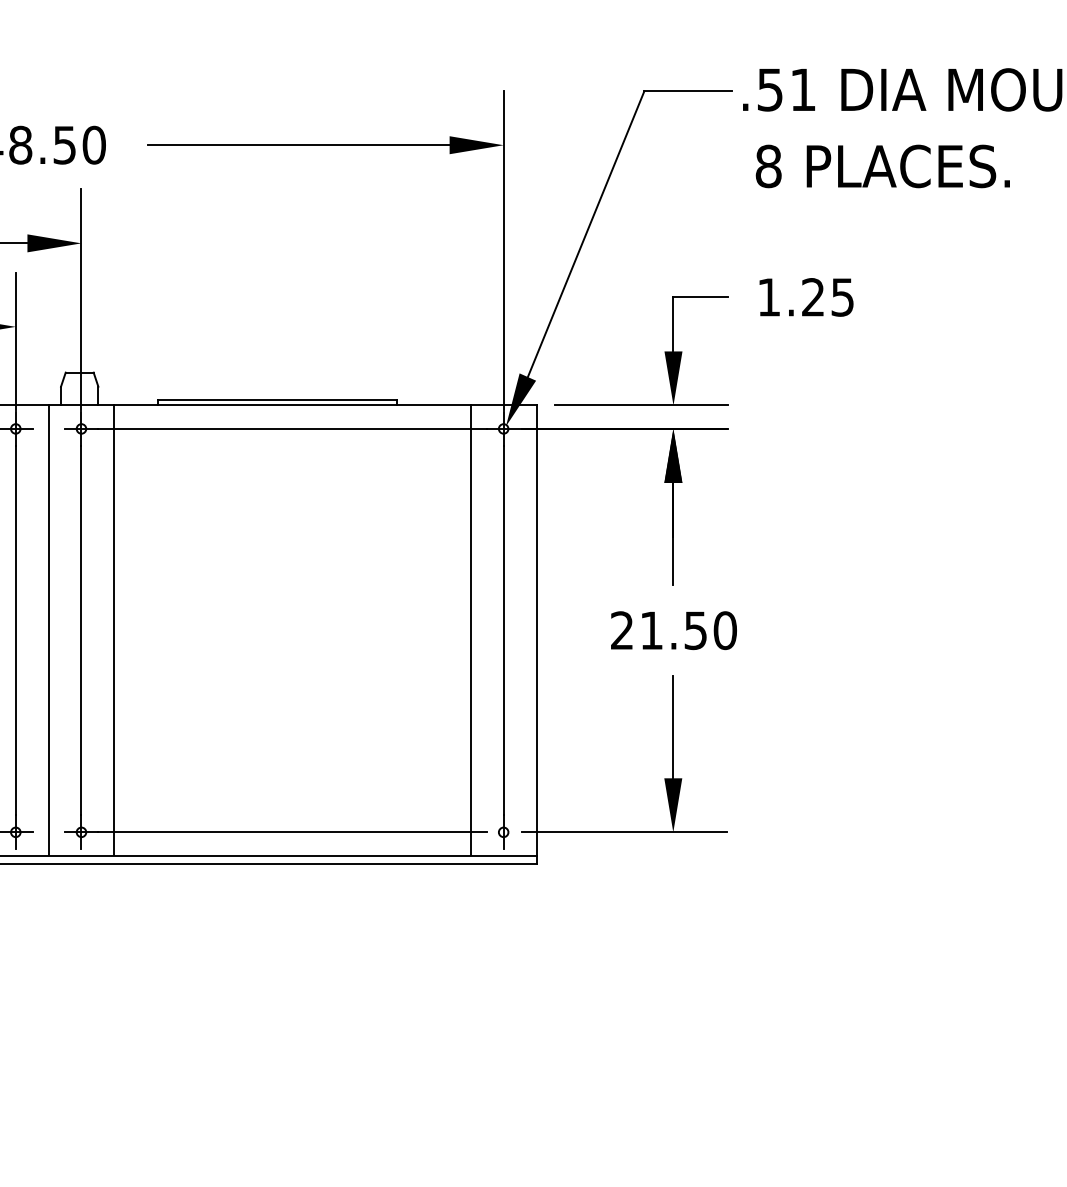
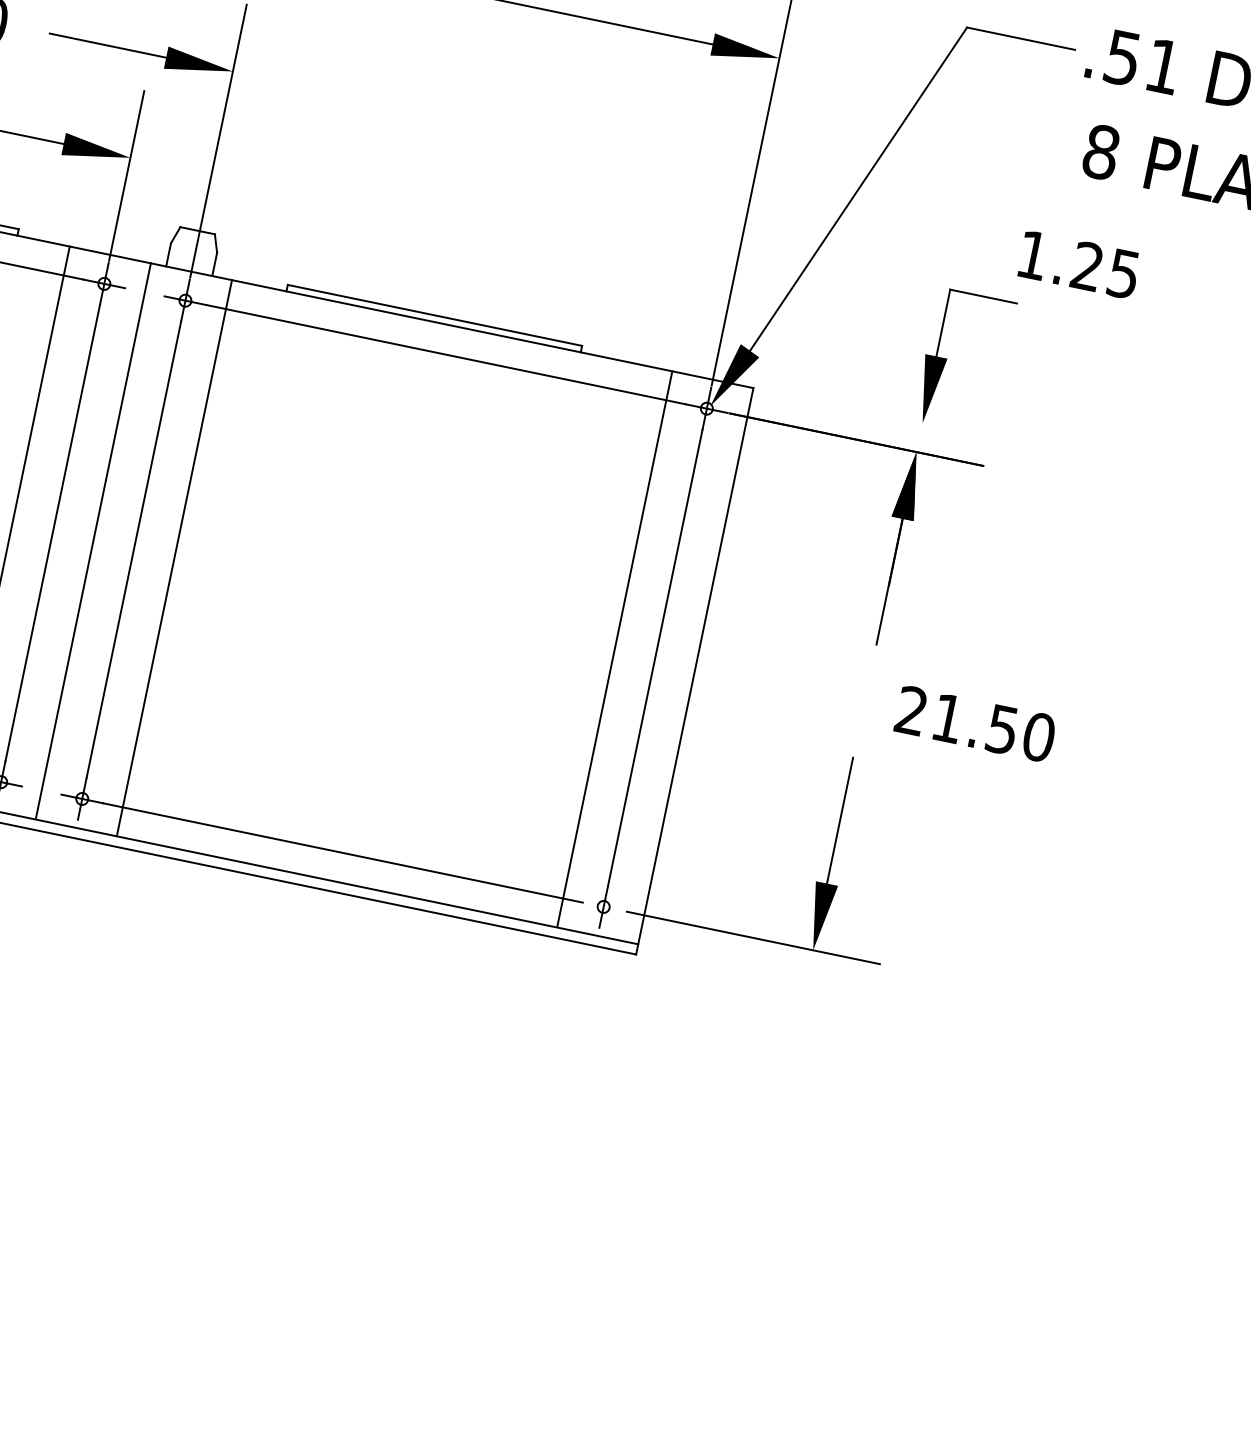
text: (806, 297) -> (1079, 264), moved
line: (641, 405) -> (883, 414), removed
text: (673, 630) -> (975, 723), moved

